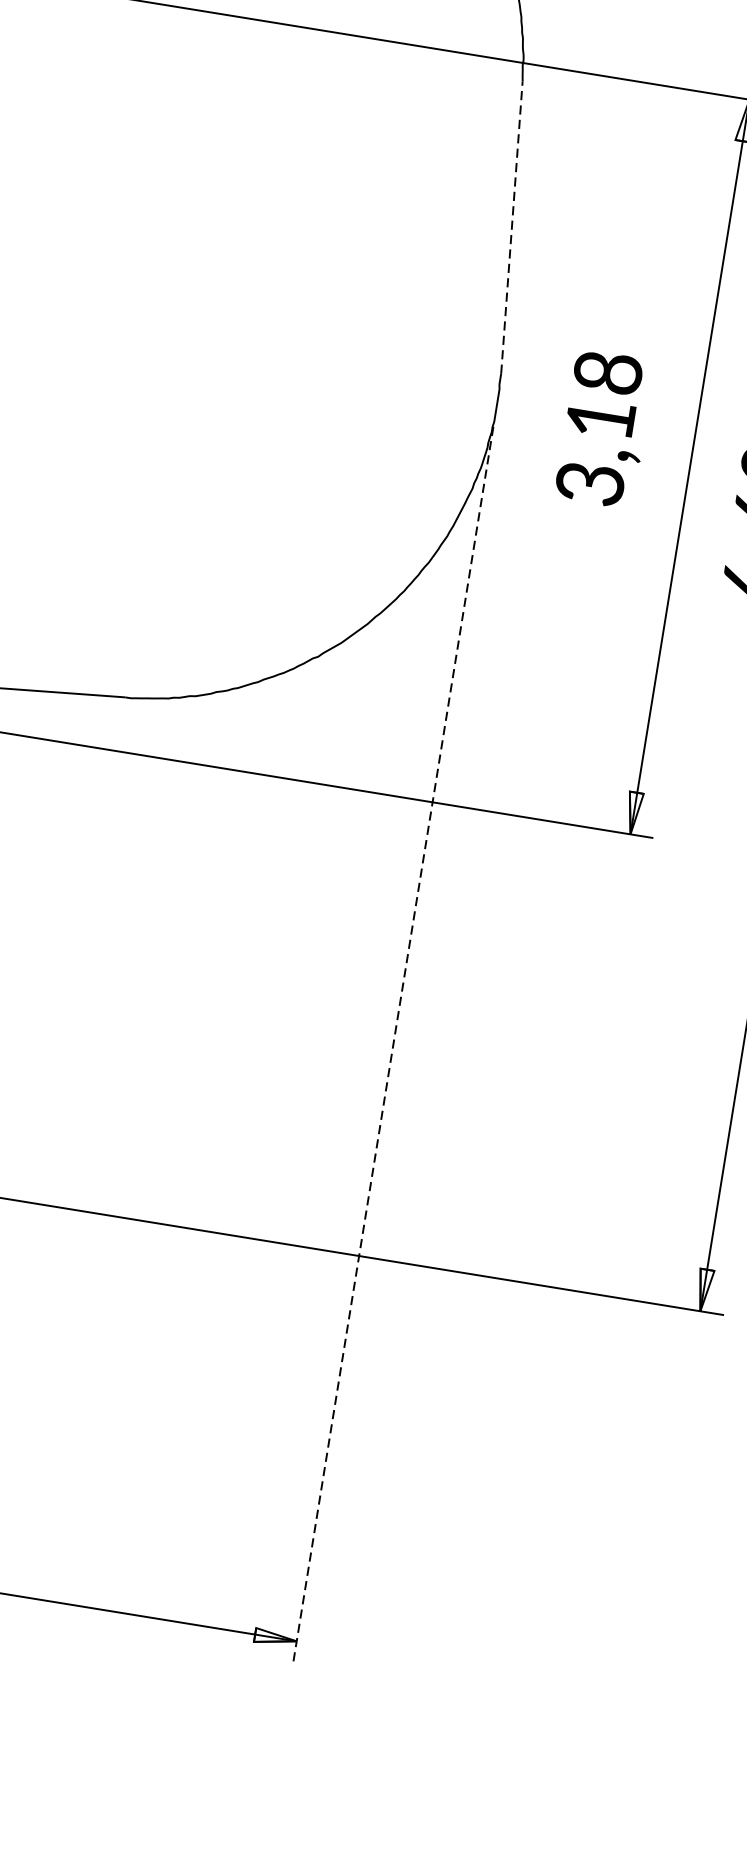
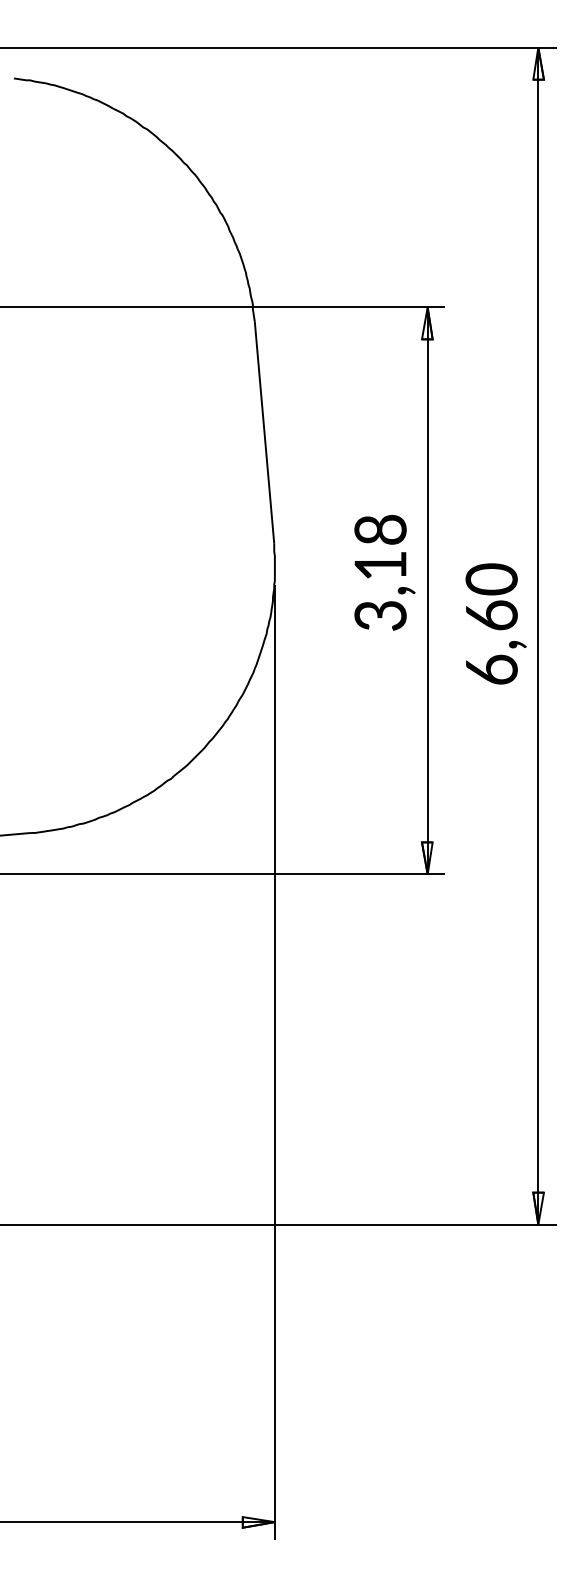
line: (511, 227) -> (264, 432), dashed -> solid
text: (604, 428) -> (384, 572), moved
line: (392, 1045) -> (274, 1062), dashed -> solid

